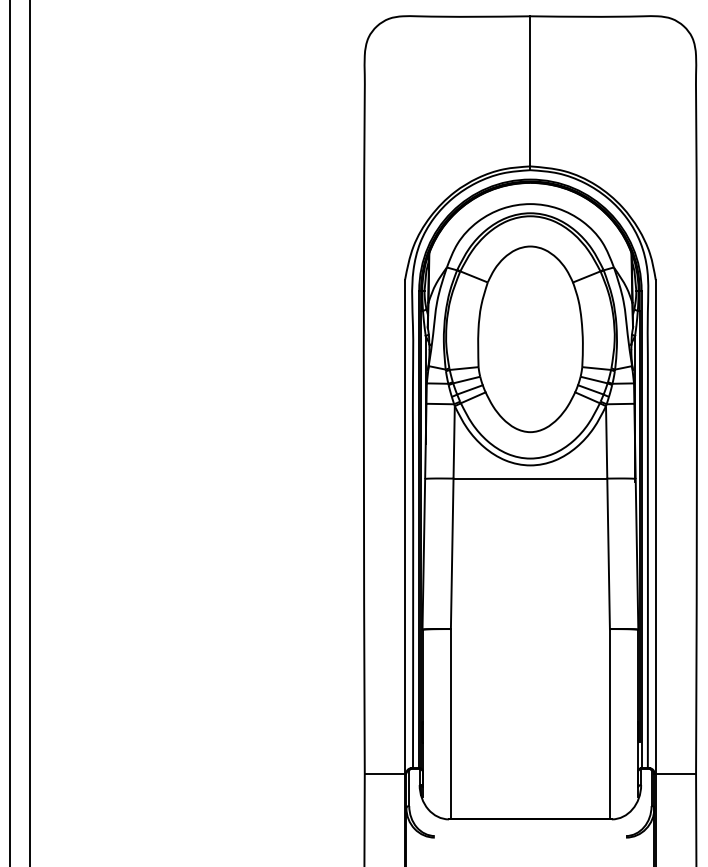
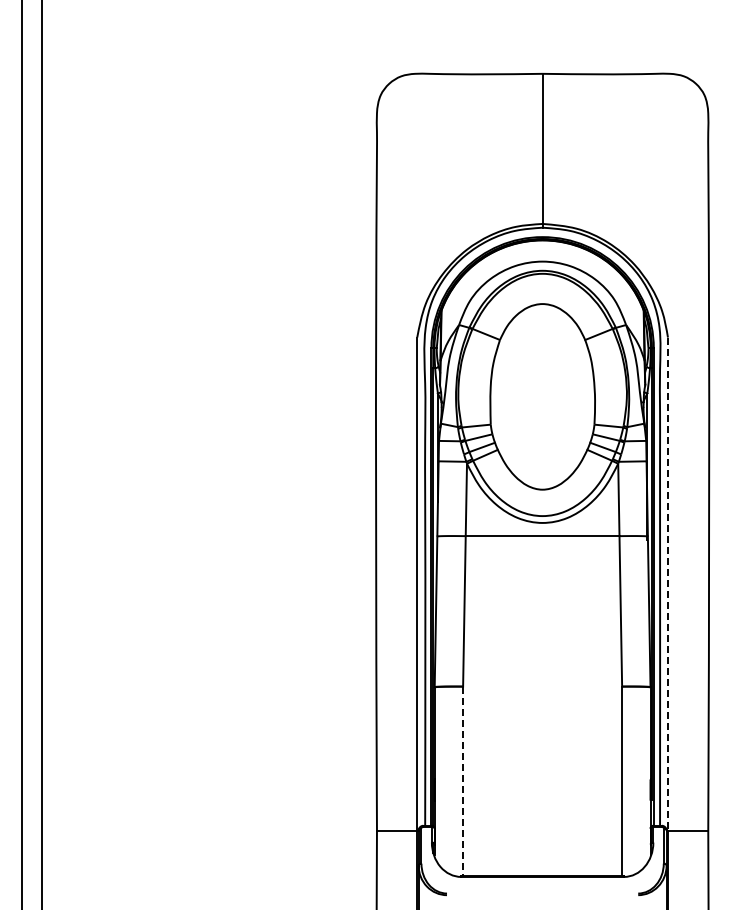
line: (655, 526) -> (667, 584), solid -> dashed
line: (451, 723) -> (463, 781), solid -> dashed

